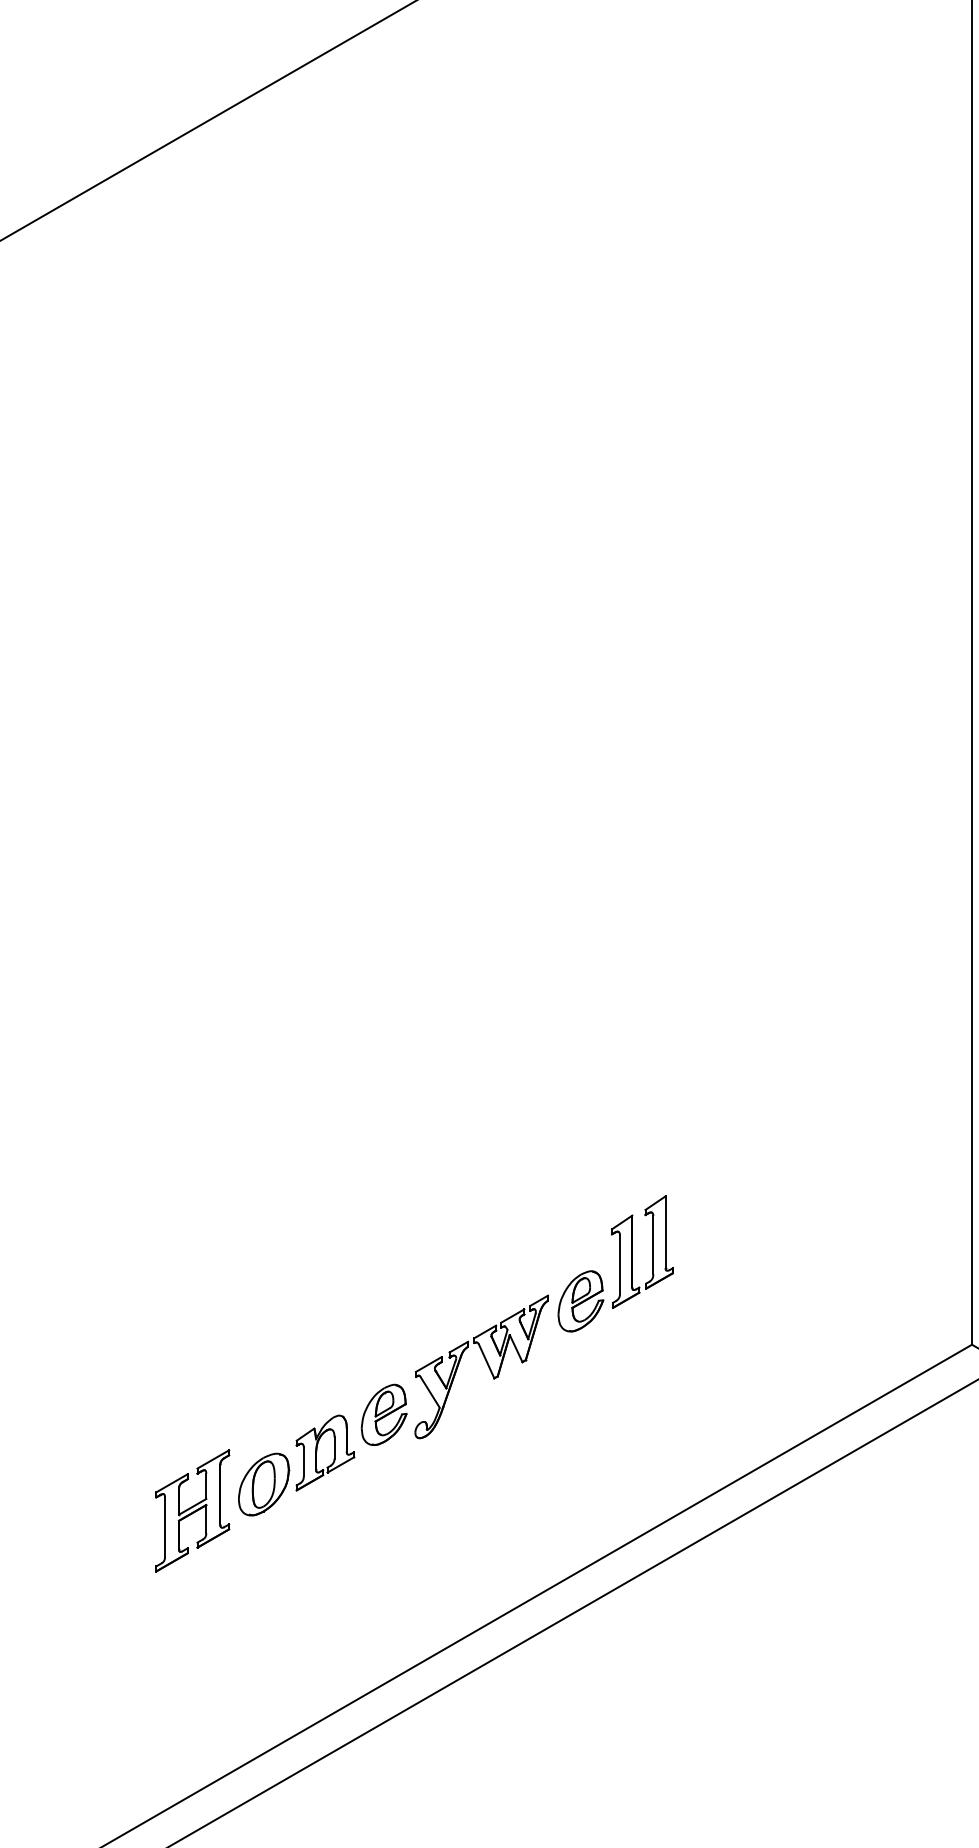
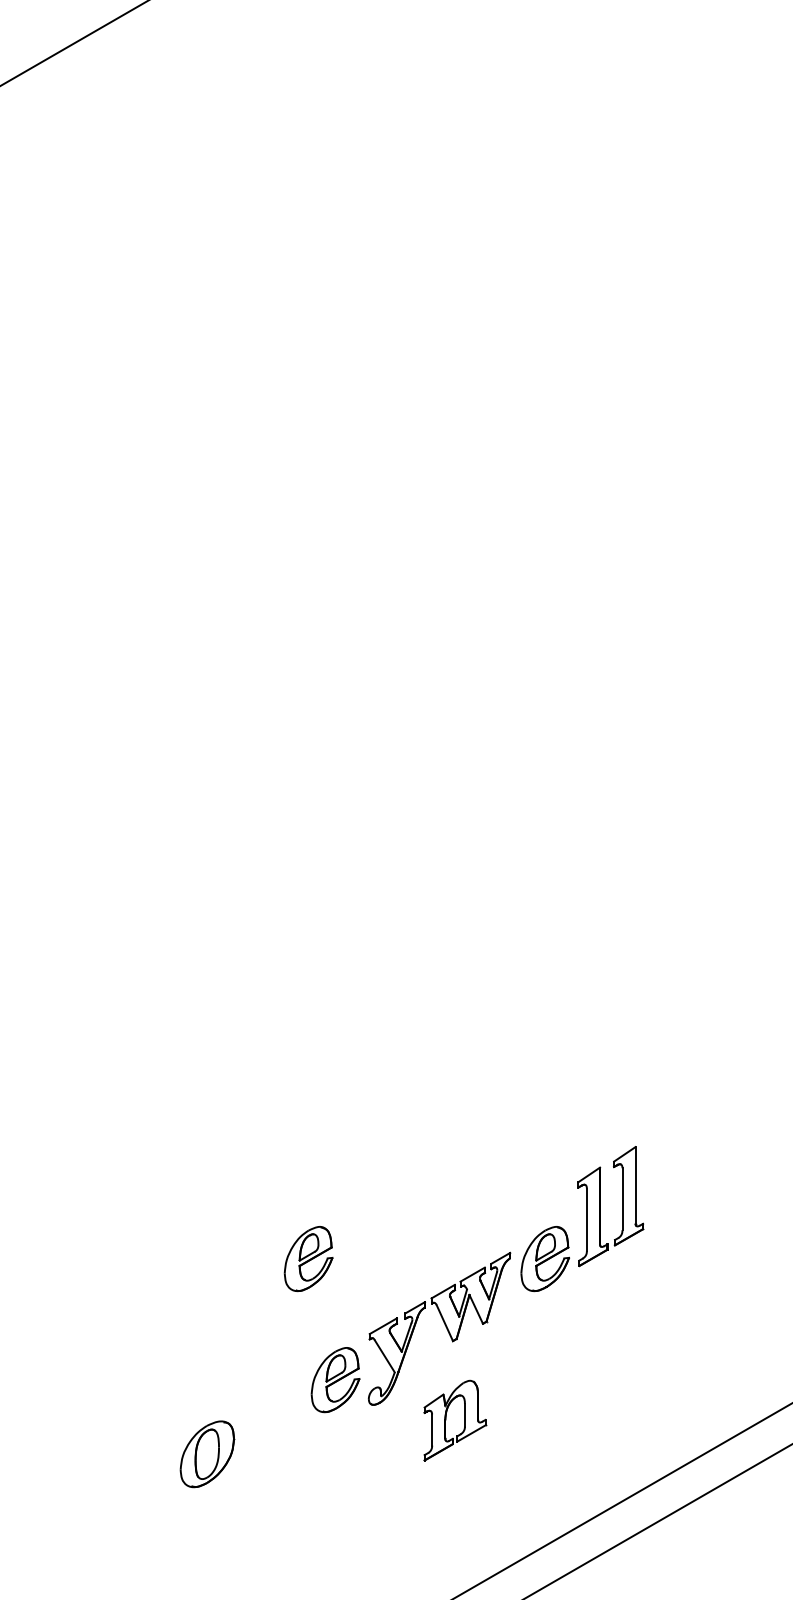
part: (358, 1301) -> (308, 1259), added
part: (317, 1451) -> (446, 1419), moved
part: (192, 1510) -> (131, 1481), removed

